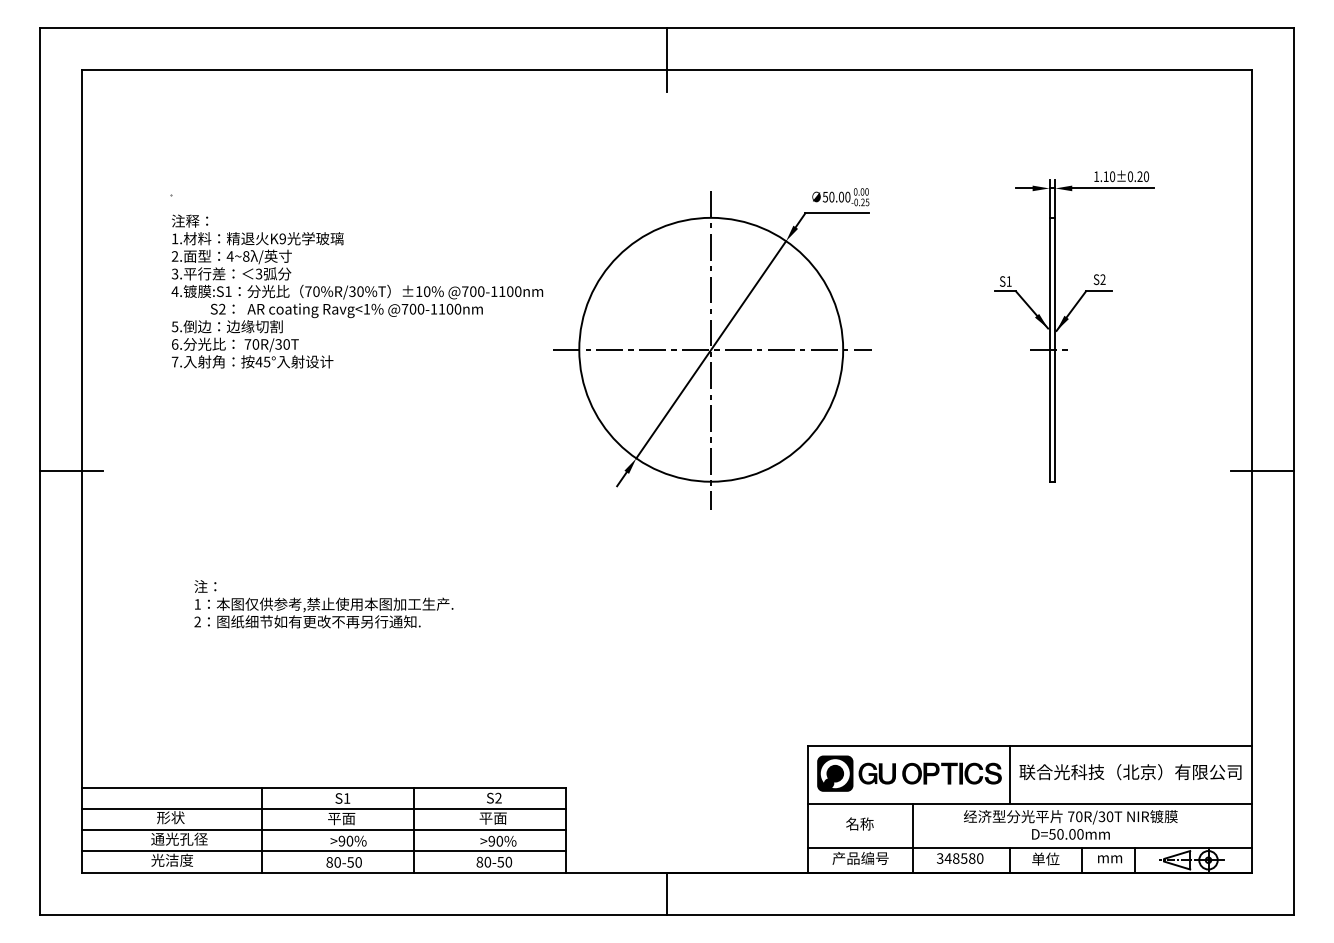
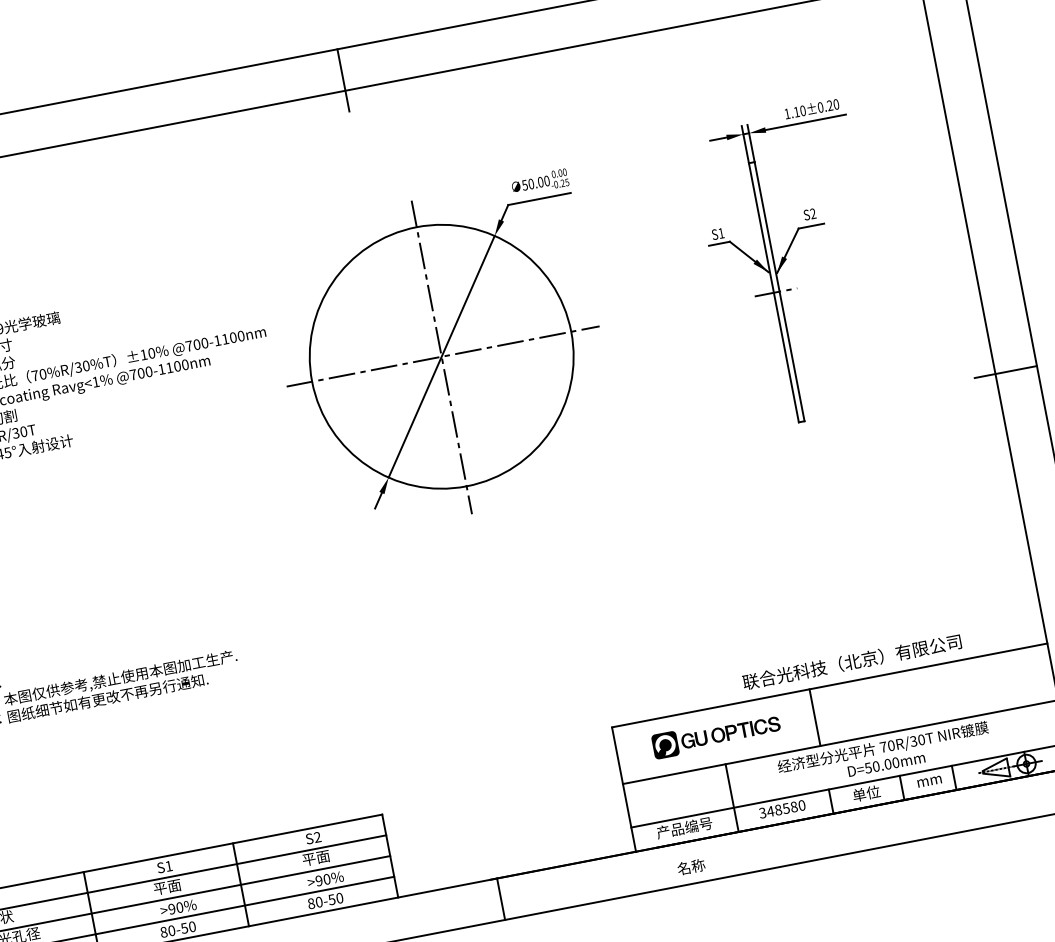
text: (1130, 772) -> (852, 662), moved
part: (909, 773) -> (716, 735), size x0.7
text: (859, 823) -> (690, 866), moved

